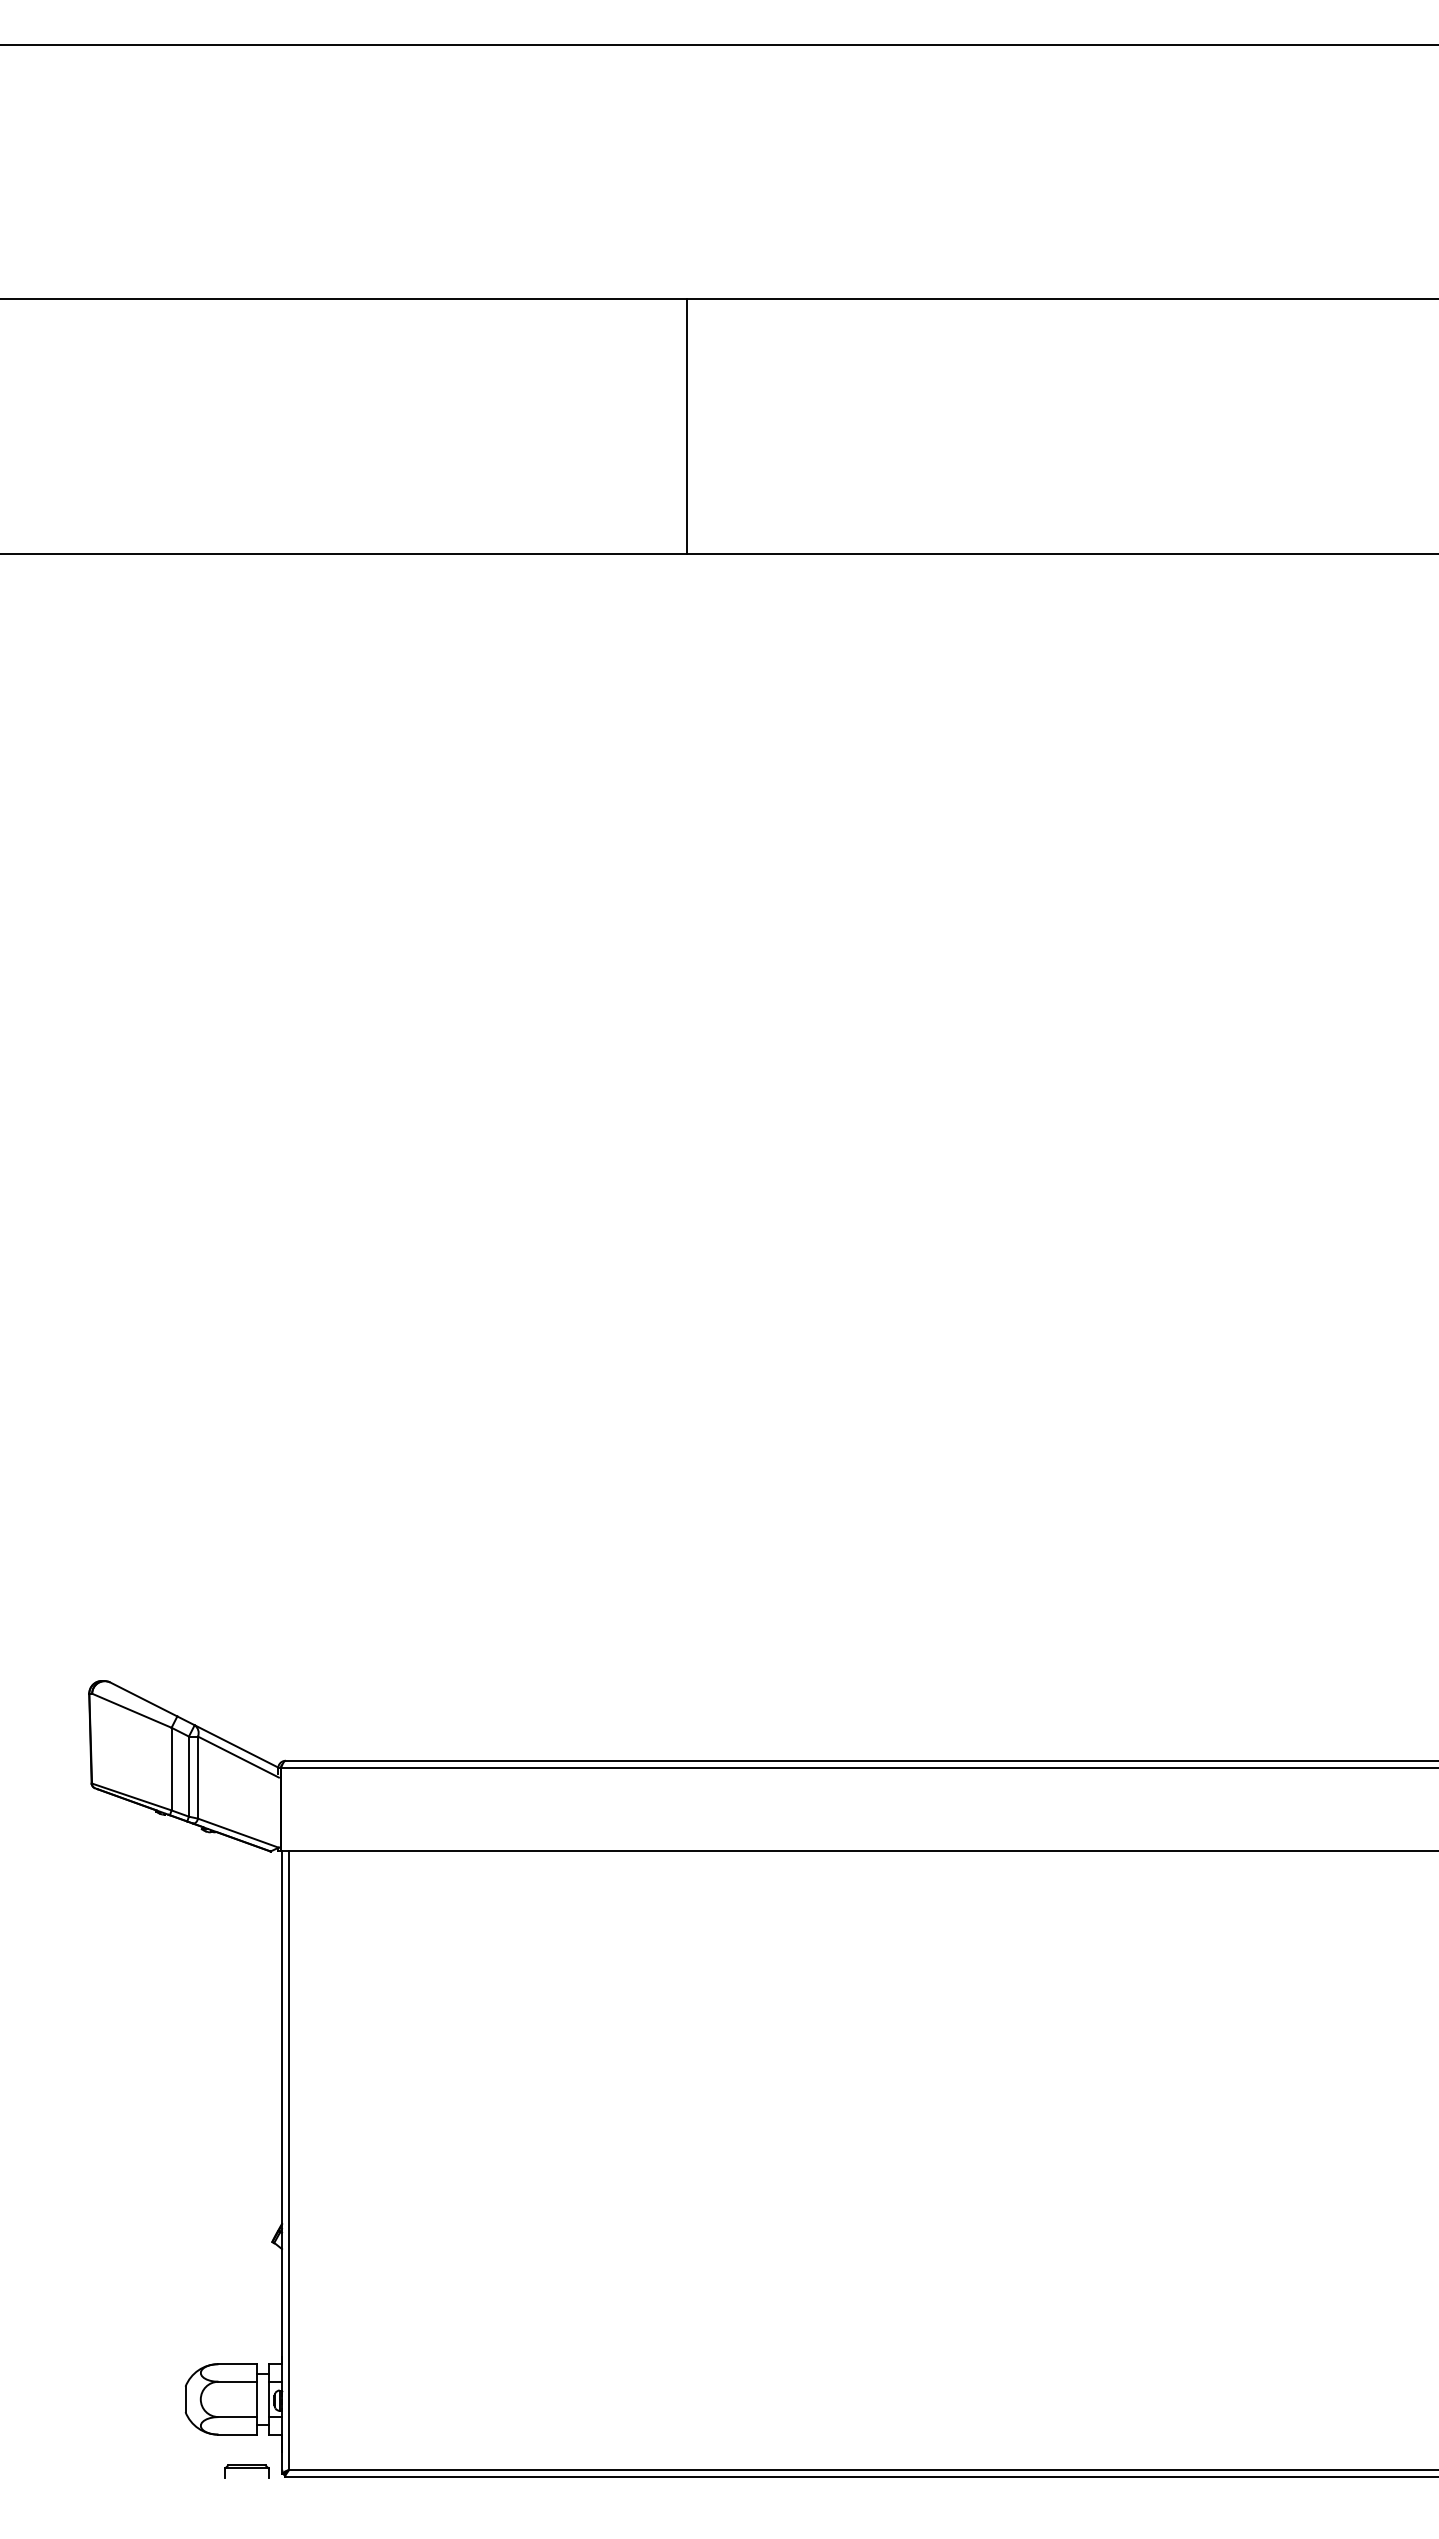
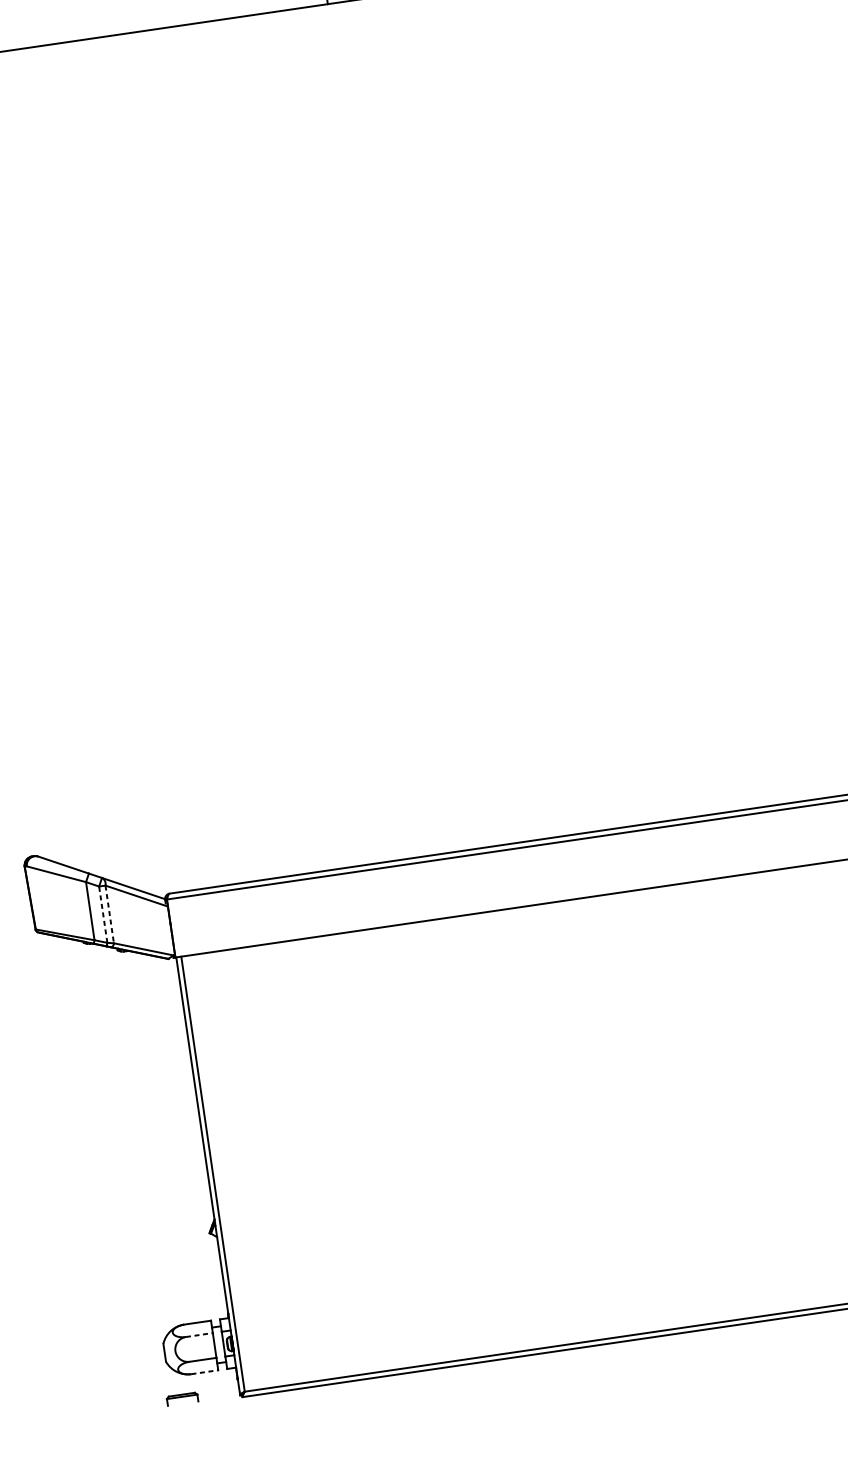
line: (188, 1776) -> (102, 914), solid -> dashed
line: (198, 1778) -> (110, 915), solid -> dashed
line: (238, 2381) -> (200, 1334), solid -> dashed
line: (238, 2434) -> (205, 1372), solid -> dashed
part: (246, 2471) -> (182, 1399), moved

